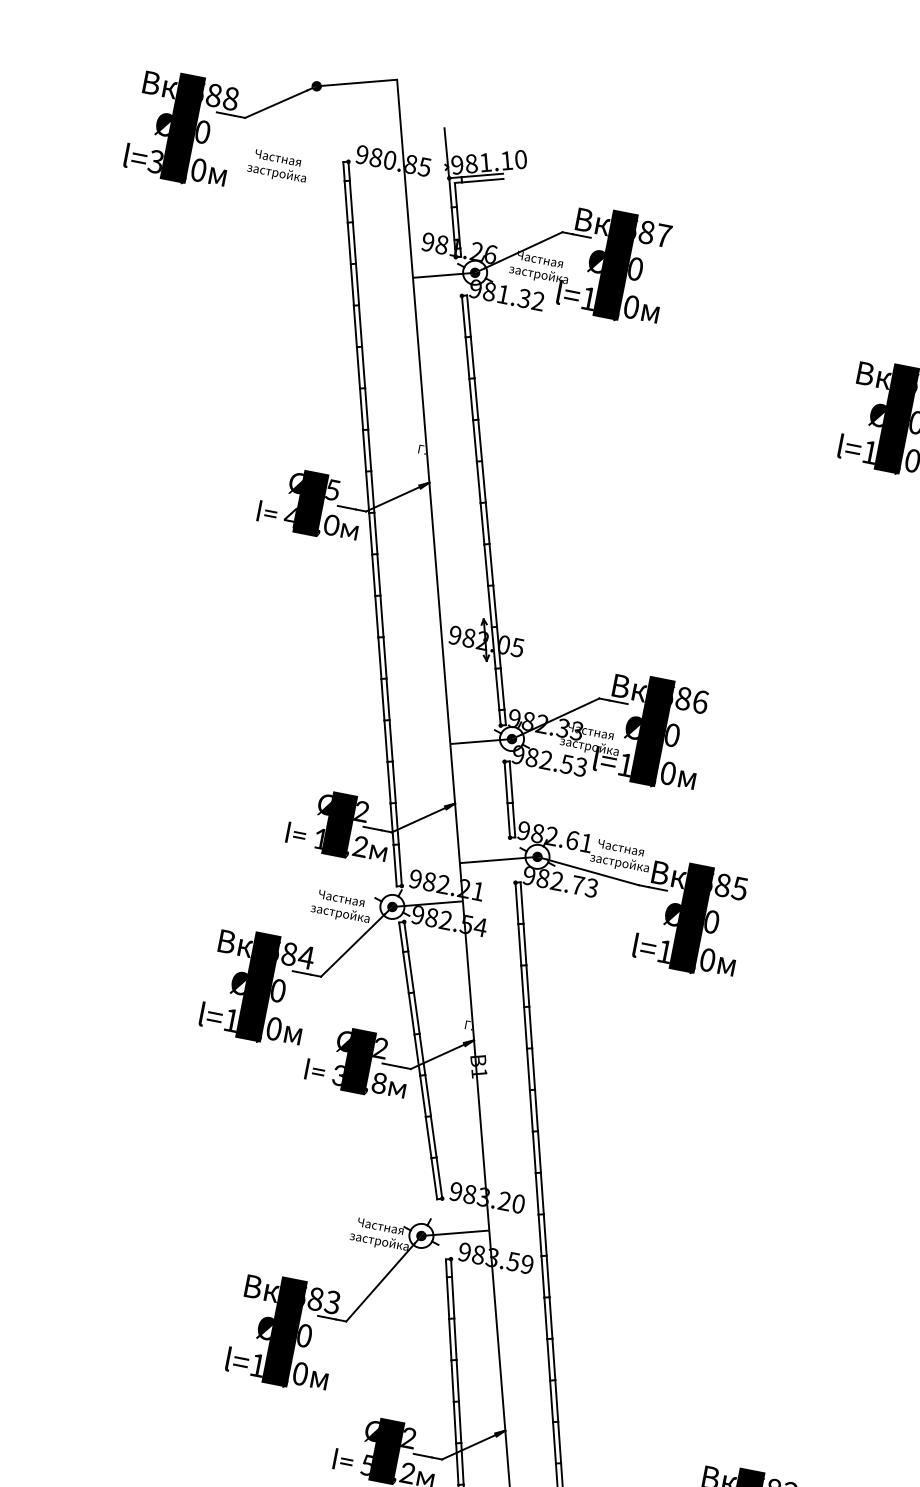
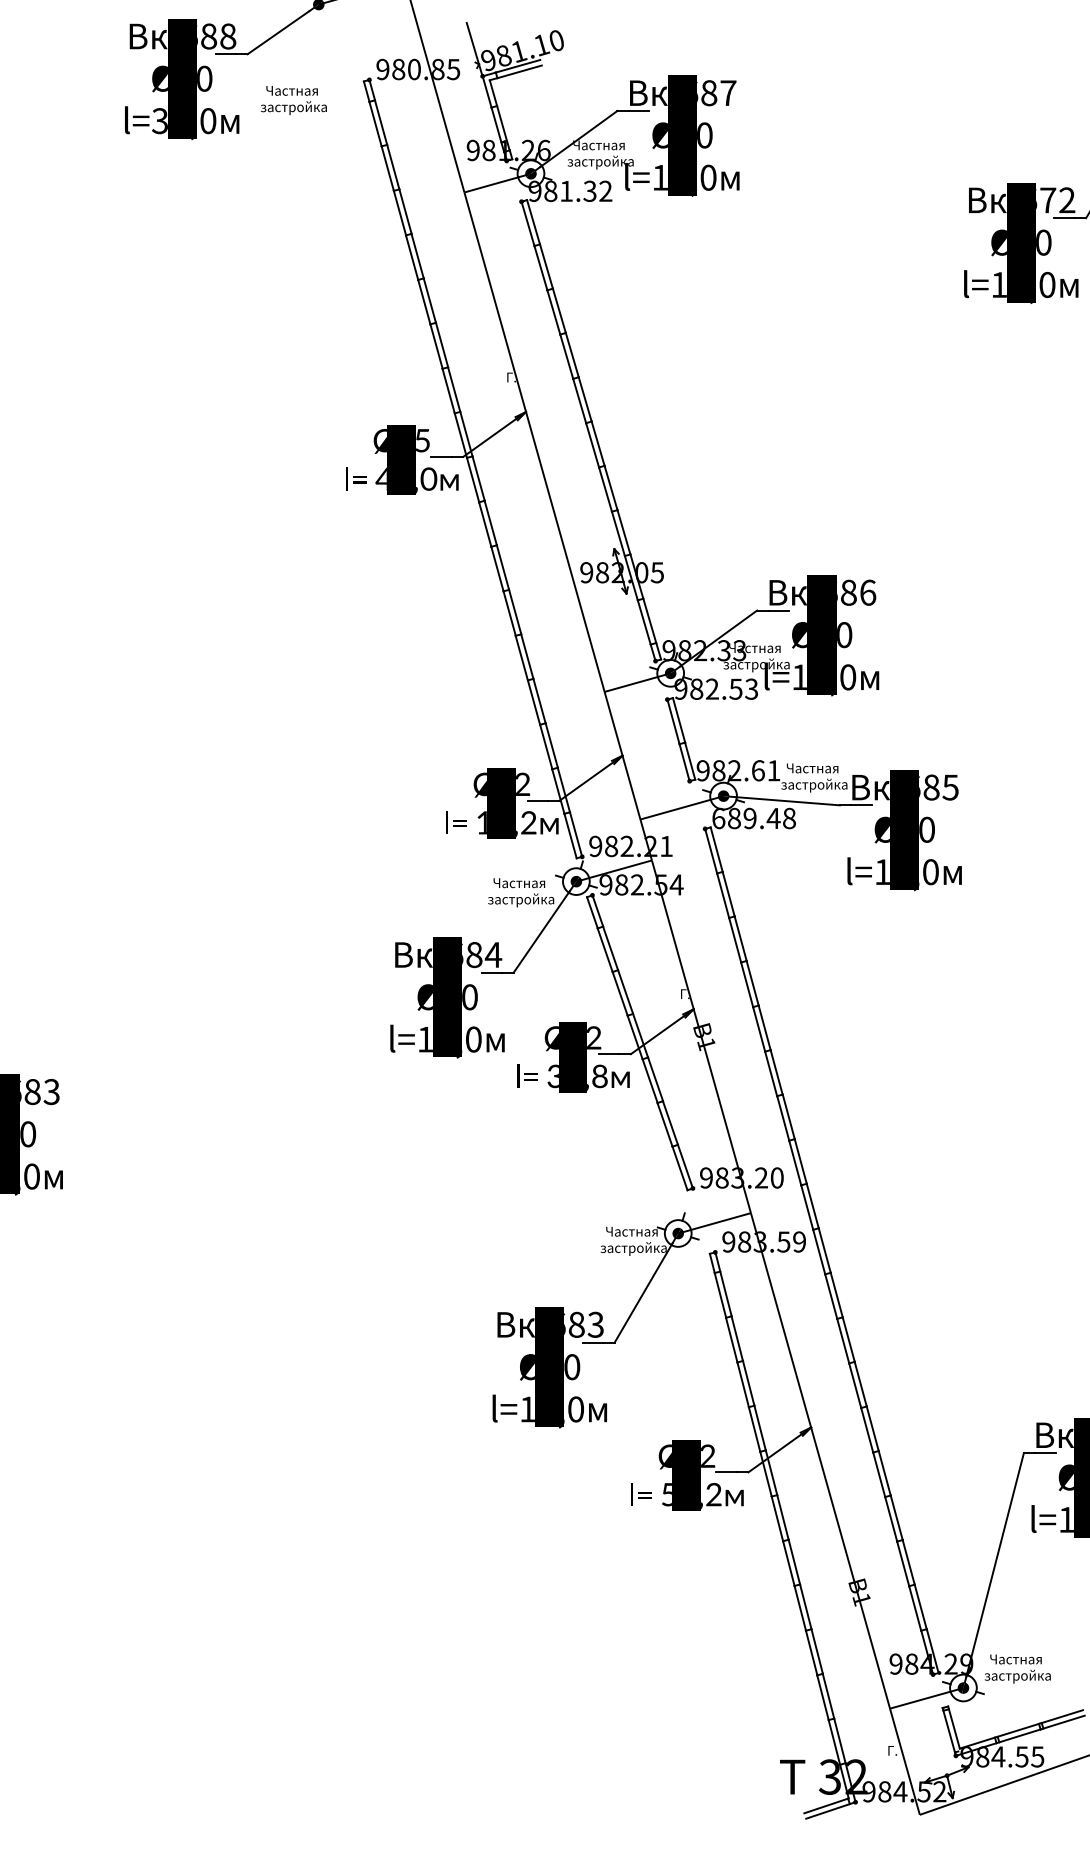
text: (560, 881) -> (753, 818), 982.73 -> 689.48

